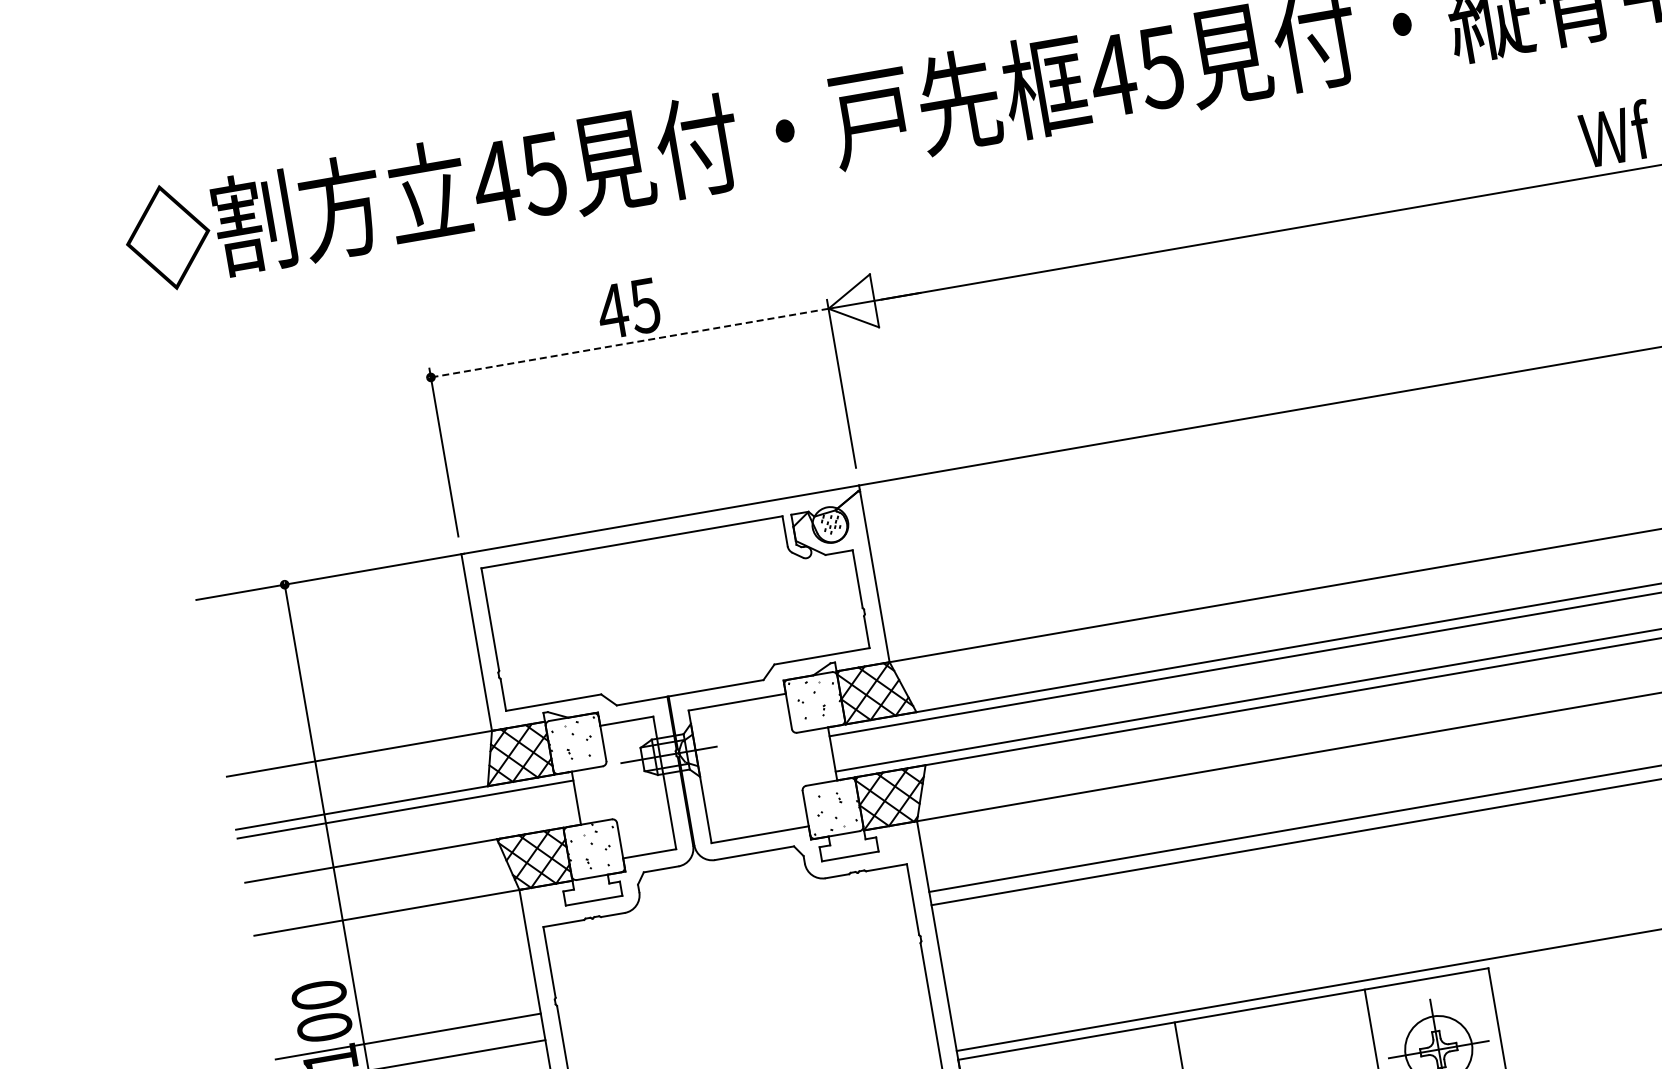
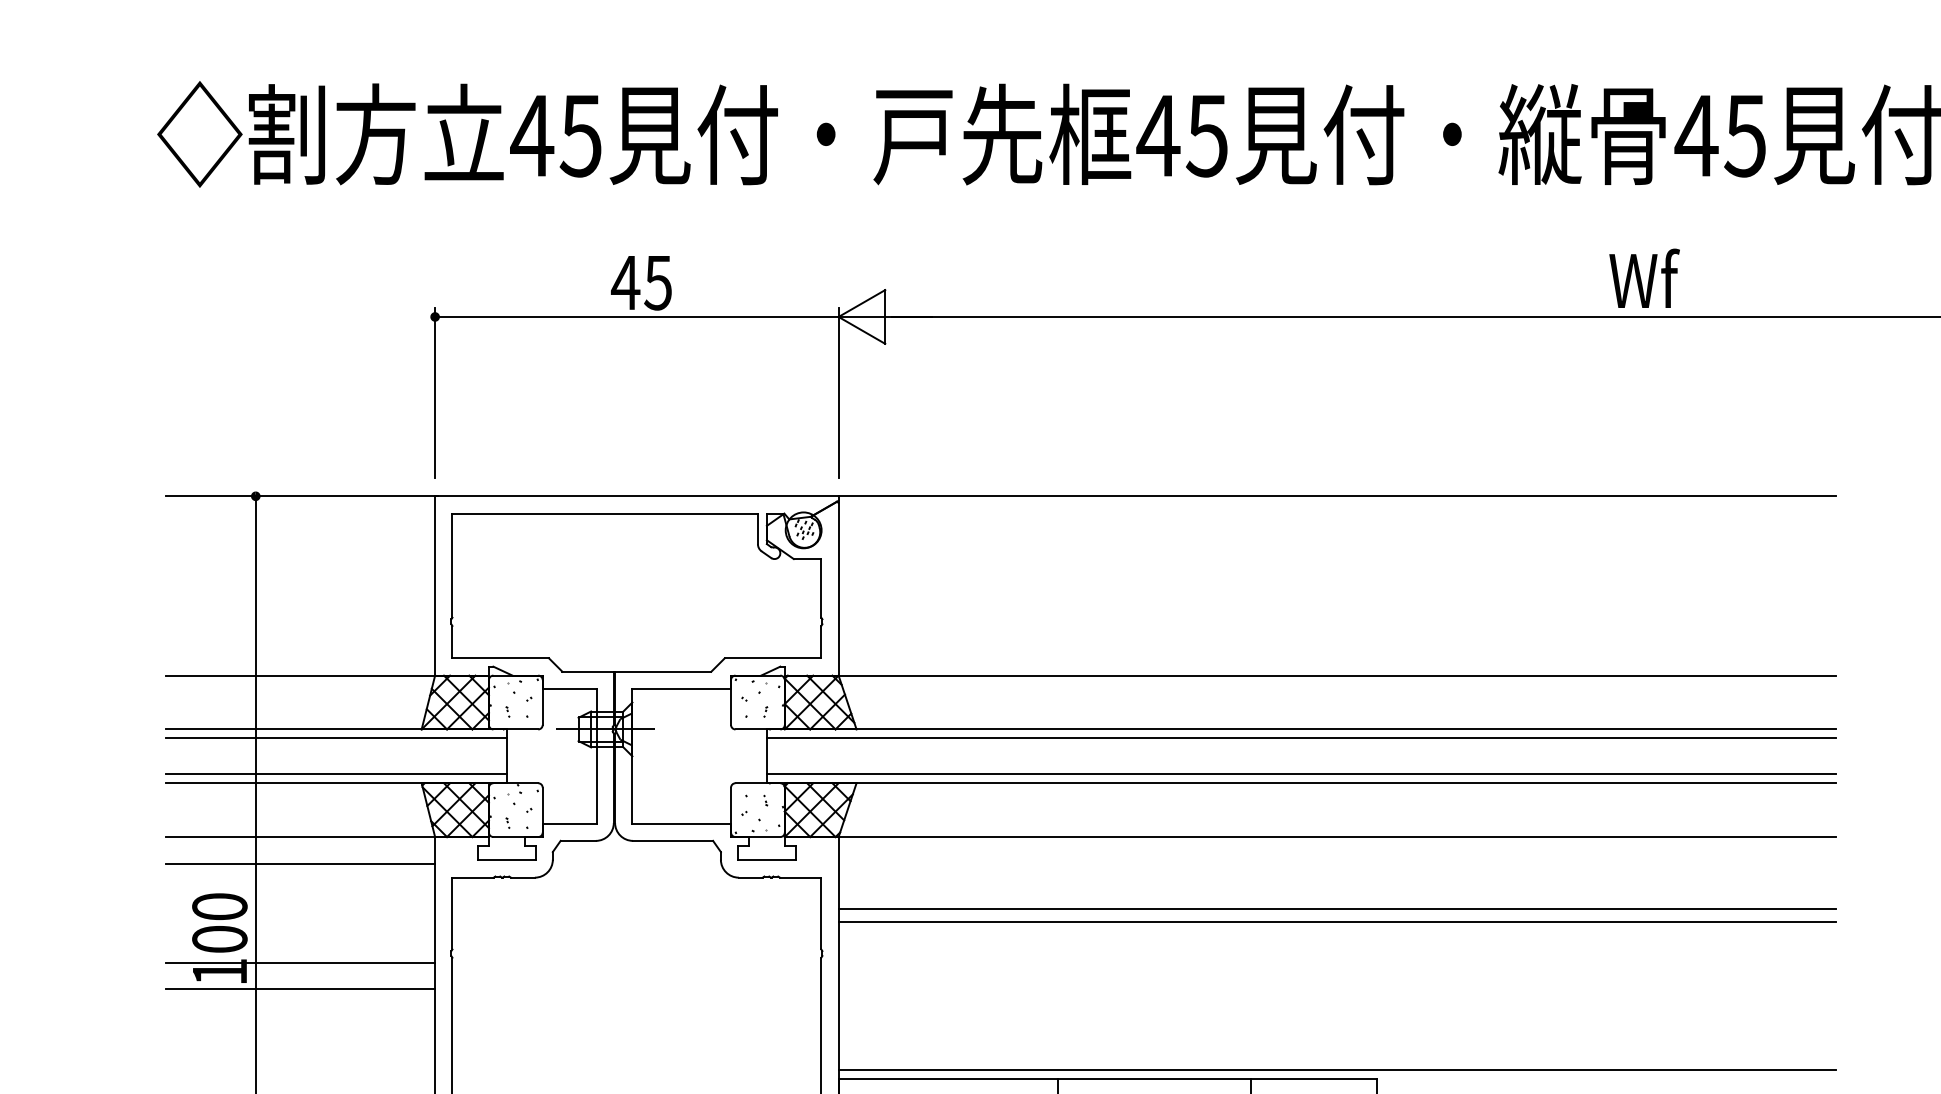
line: (629, 342) -> (636, 316), dashed -> solid
line: (411, 845) -> (336, 774), added
line: (391, 938) -> (300, 863), added

